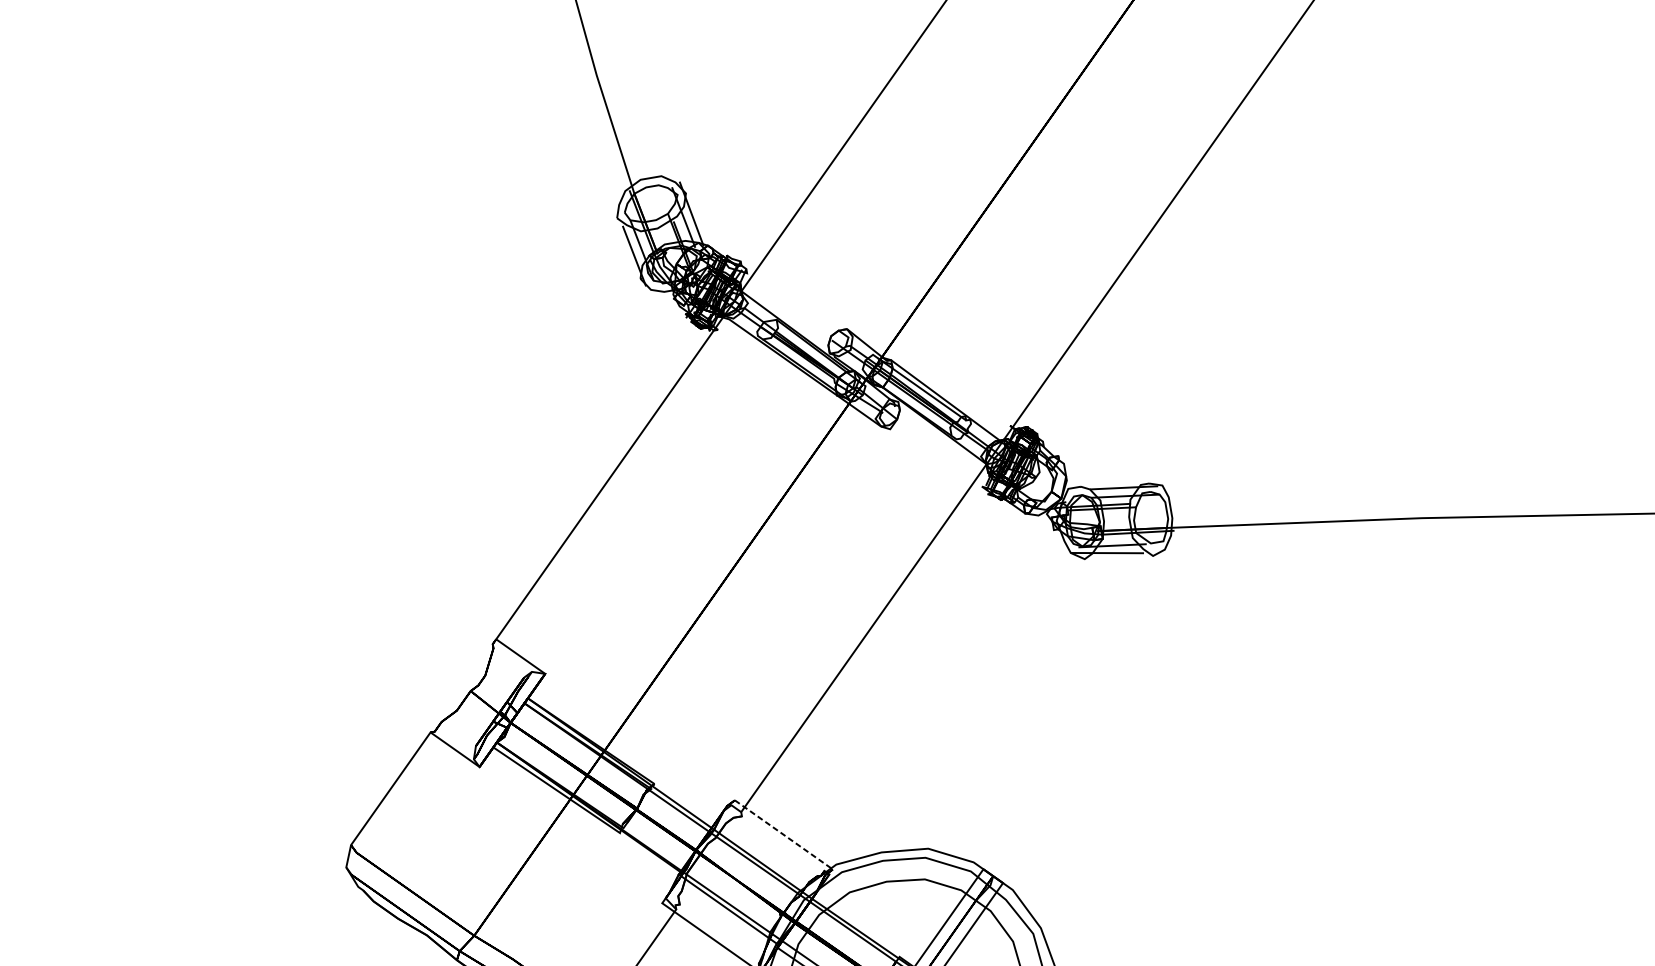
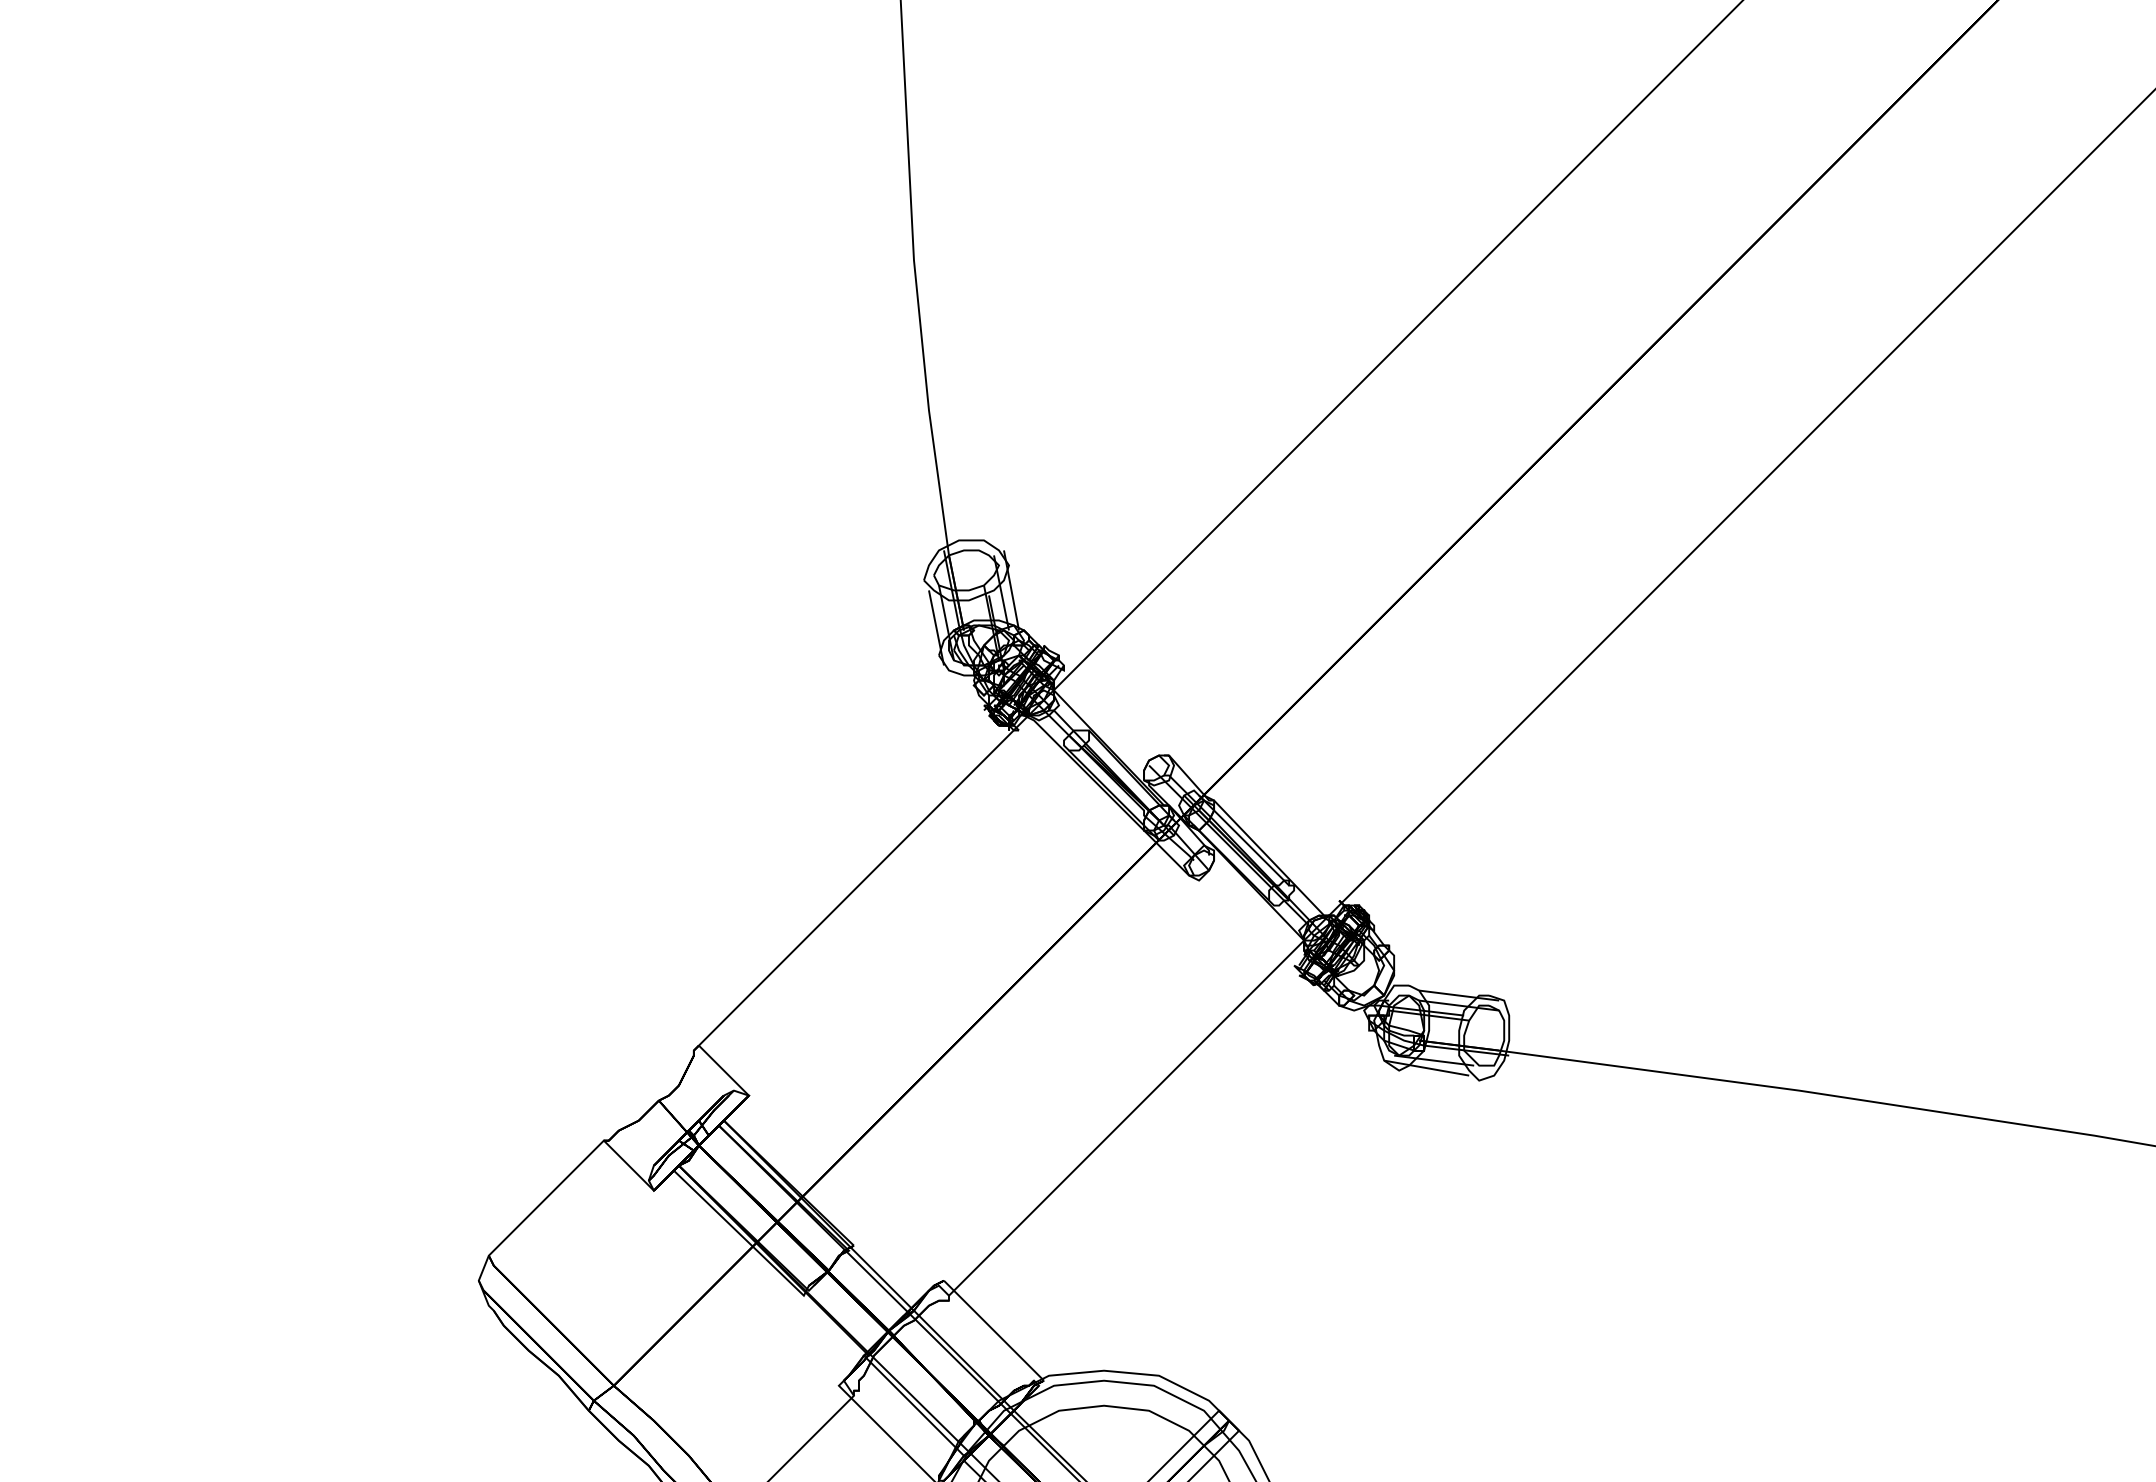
line: (784, 834) -> (994, 1330), dashed -> solid

